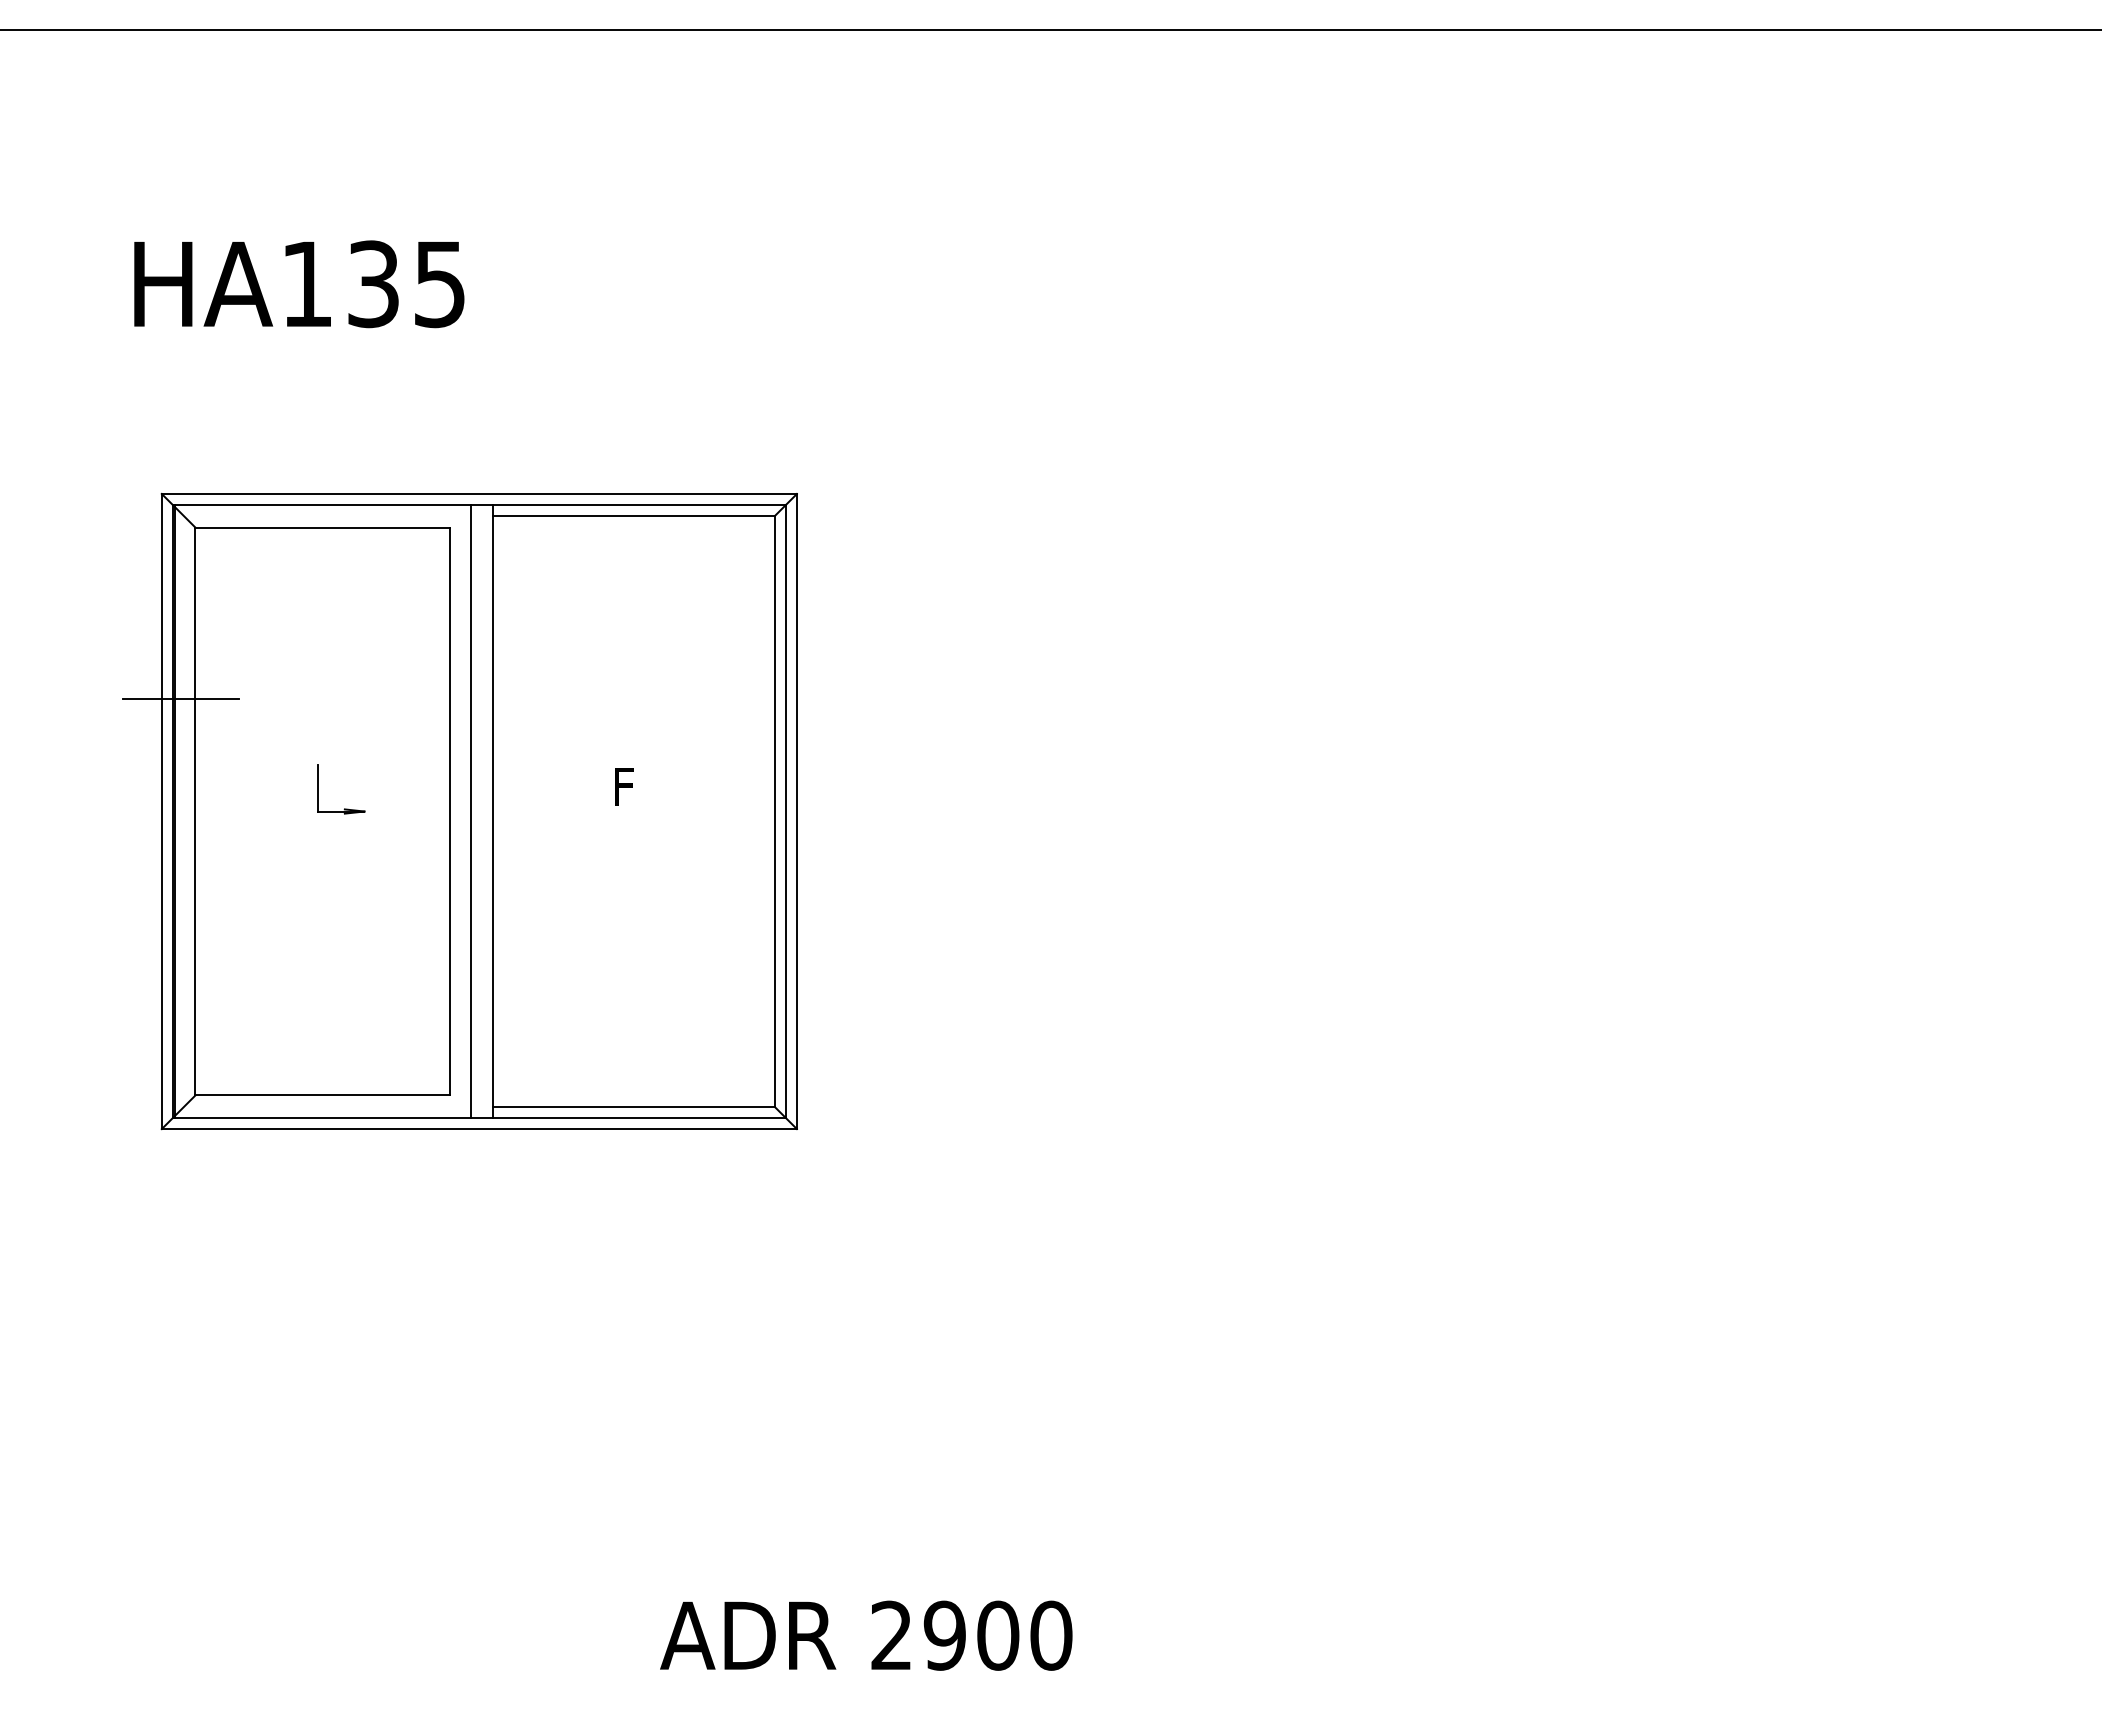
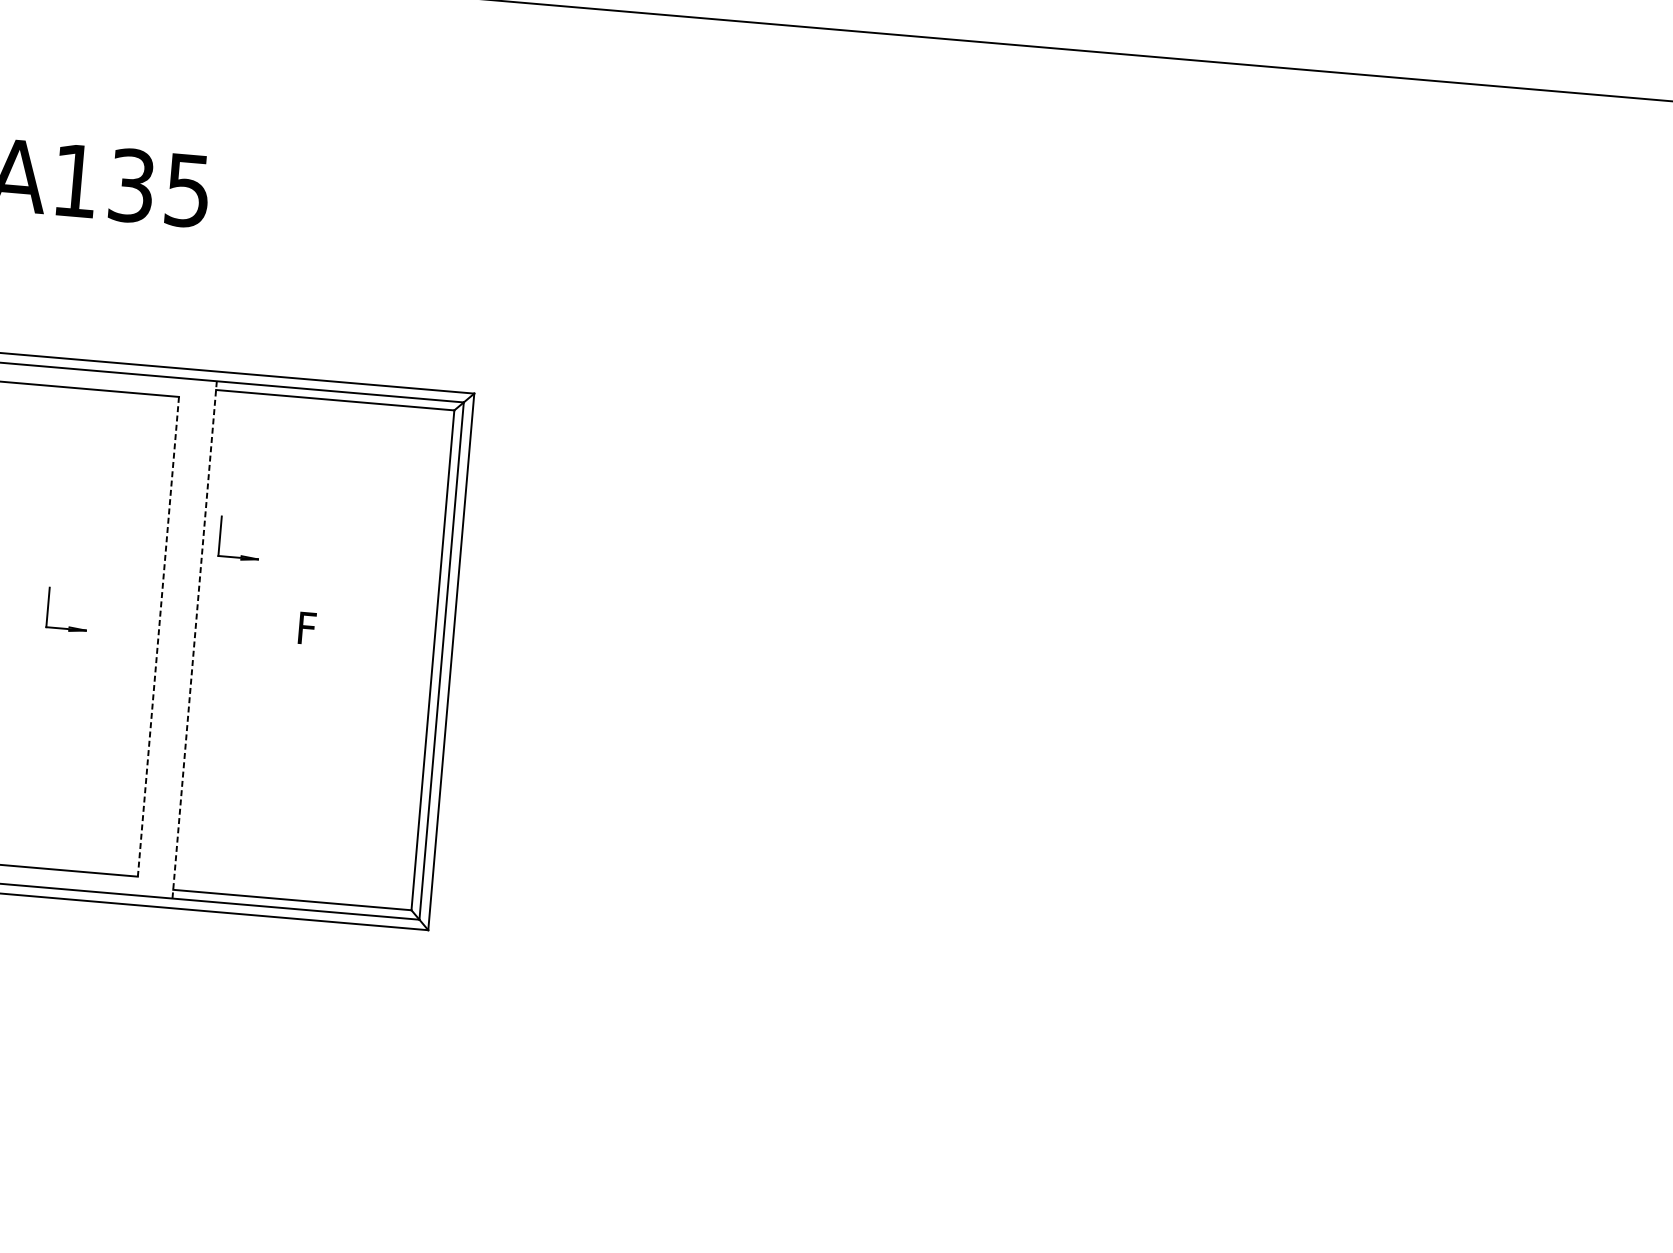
part: (539, 707) -> (241, 555), added
line: (450, 811) -> (158, 636), solid -> dashed
line: (470, 811) -> (175, 638), removed
line: (493, 812) -> (194, 640), solid -> dashed

